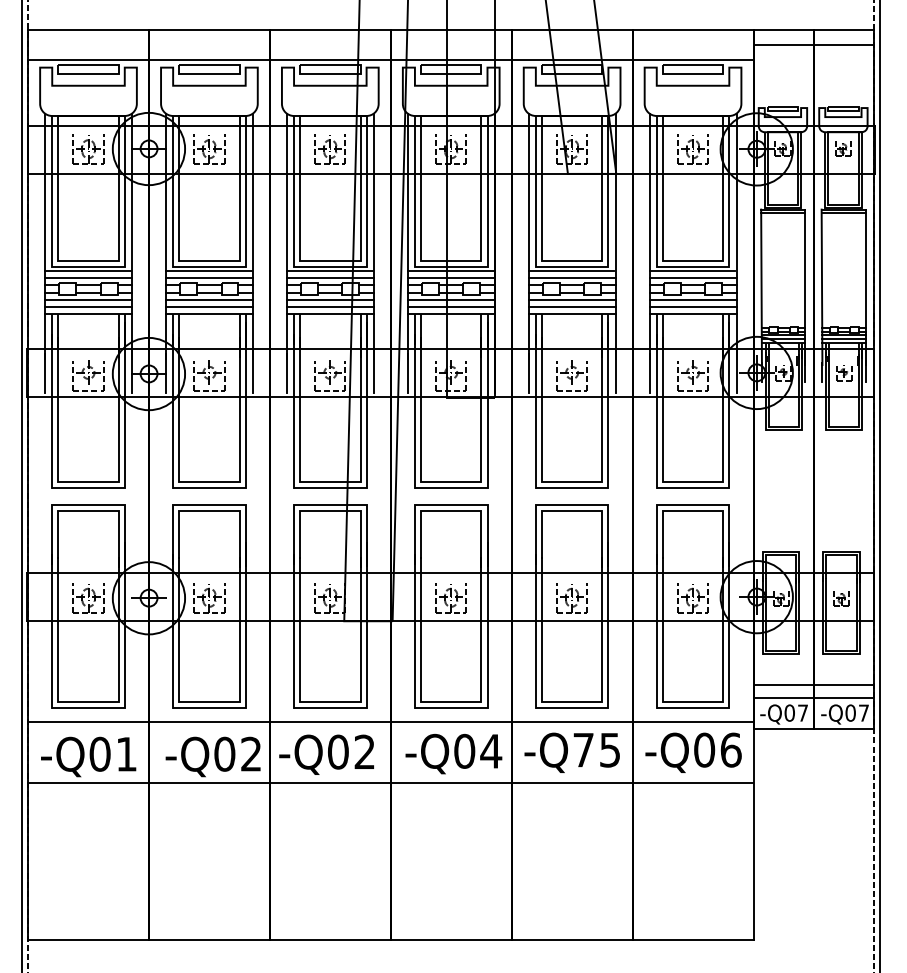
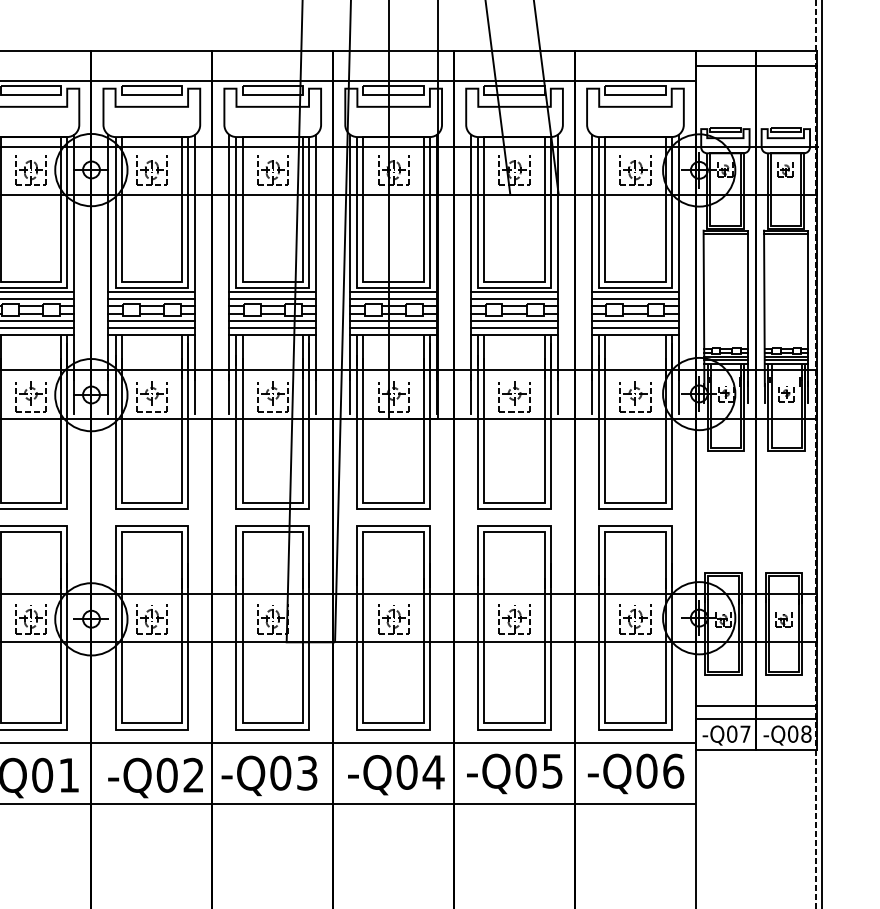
text: (863, 712) -> (805, 733), -Q07 -> -Q08
text: (583, 749) -> (525, 770), -Q75 -> -Q05
text: (364, 751) -> (306, 772), -Q02 -> -Q03

